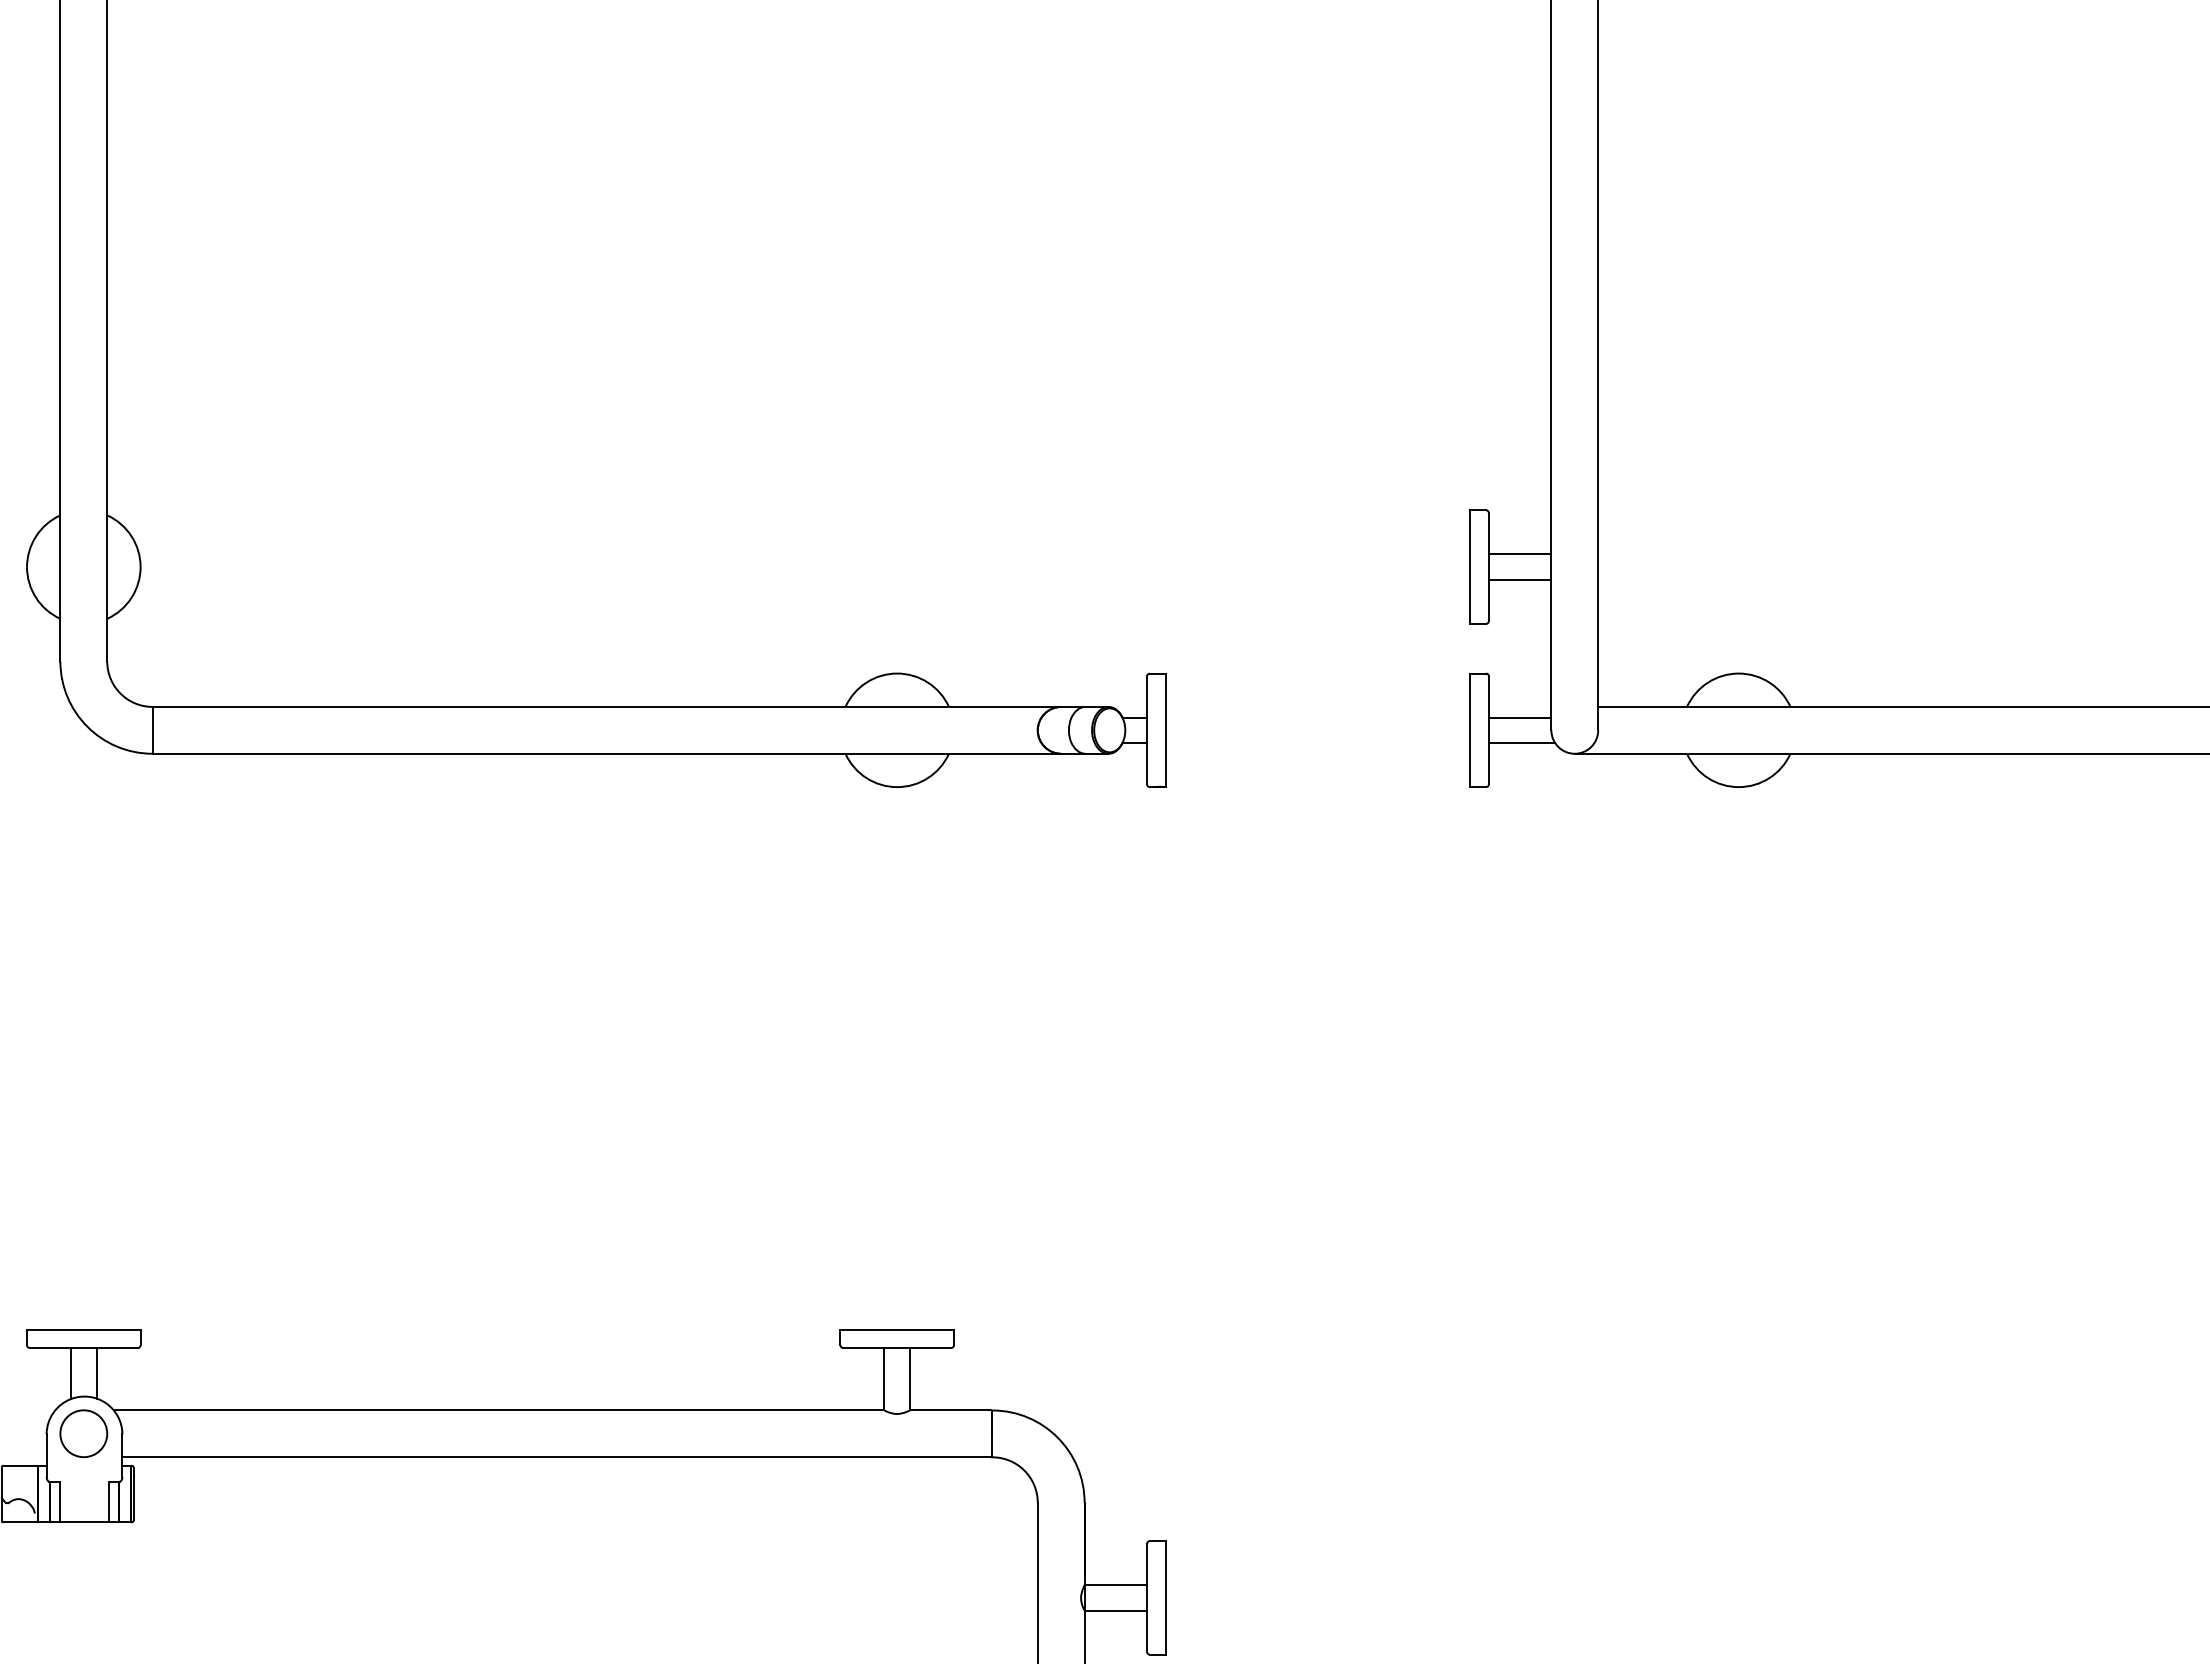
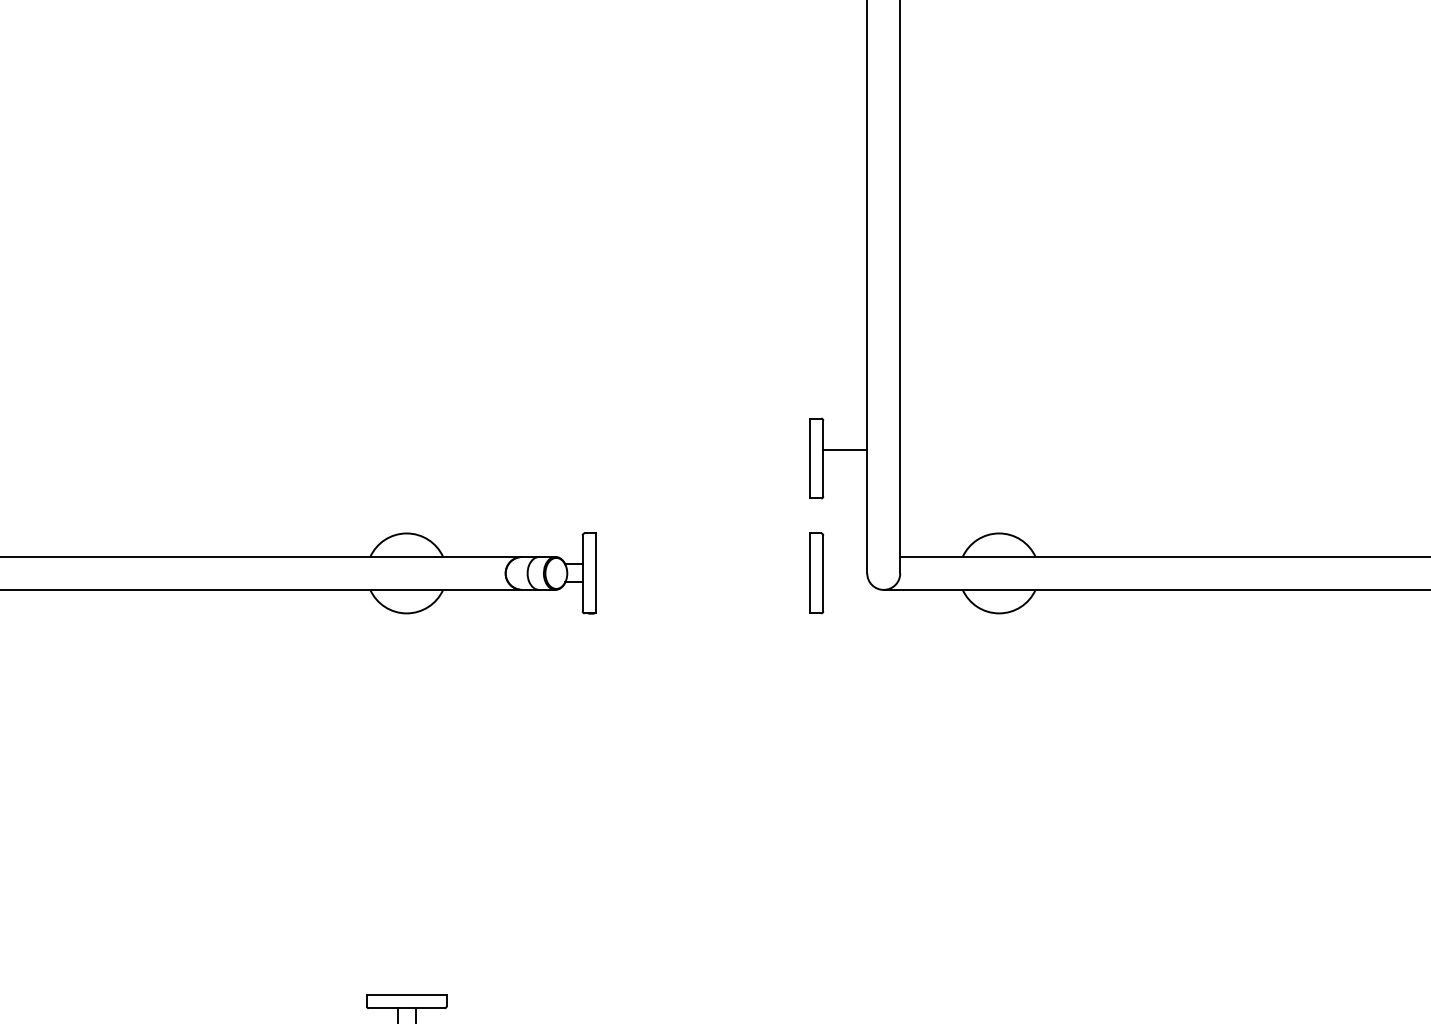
line: (1519, 579) -> (844, 467), removed
line: (1519, 717) -> (844, 564), removed
line: (1521, 743) -> (846, 582), removed

